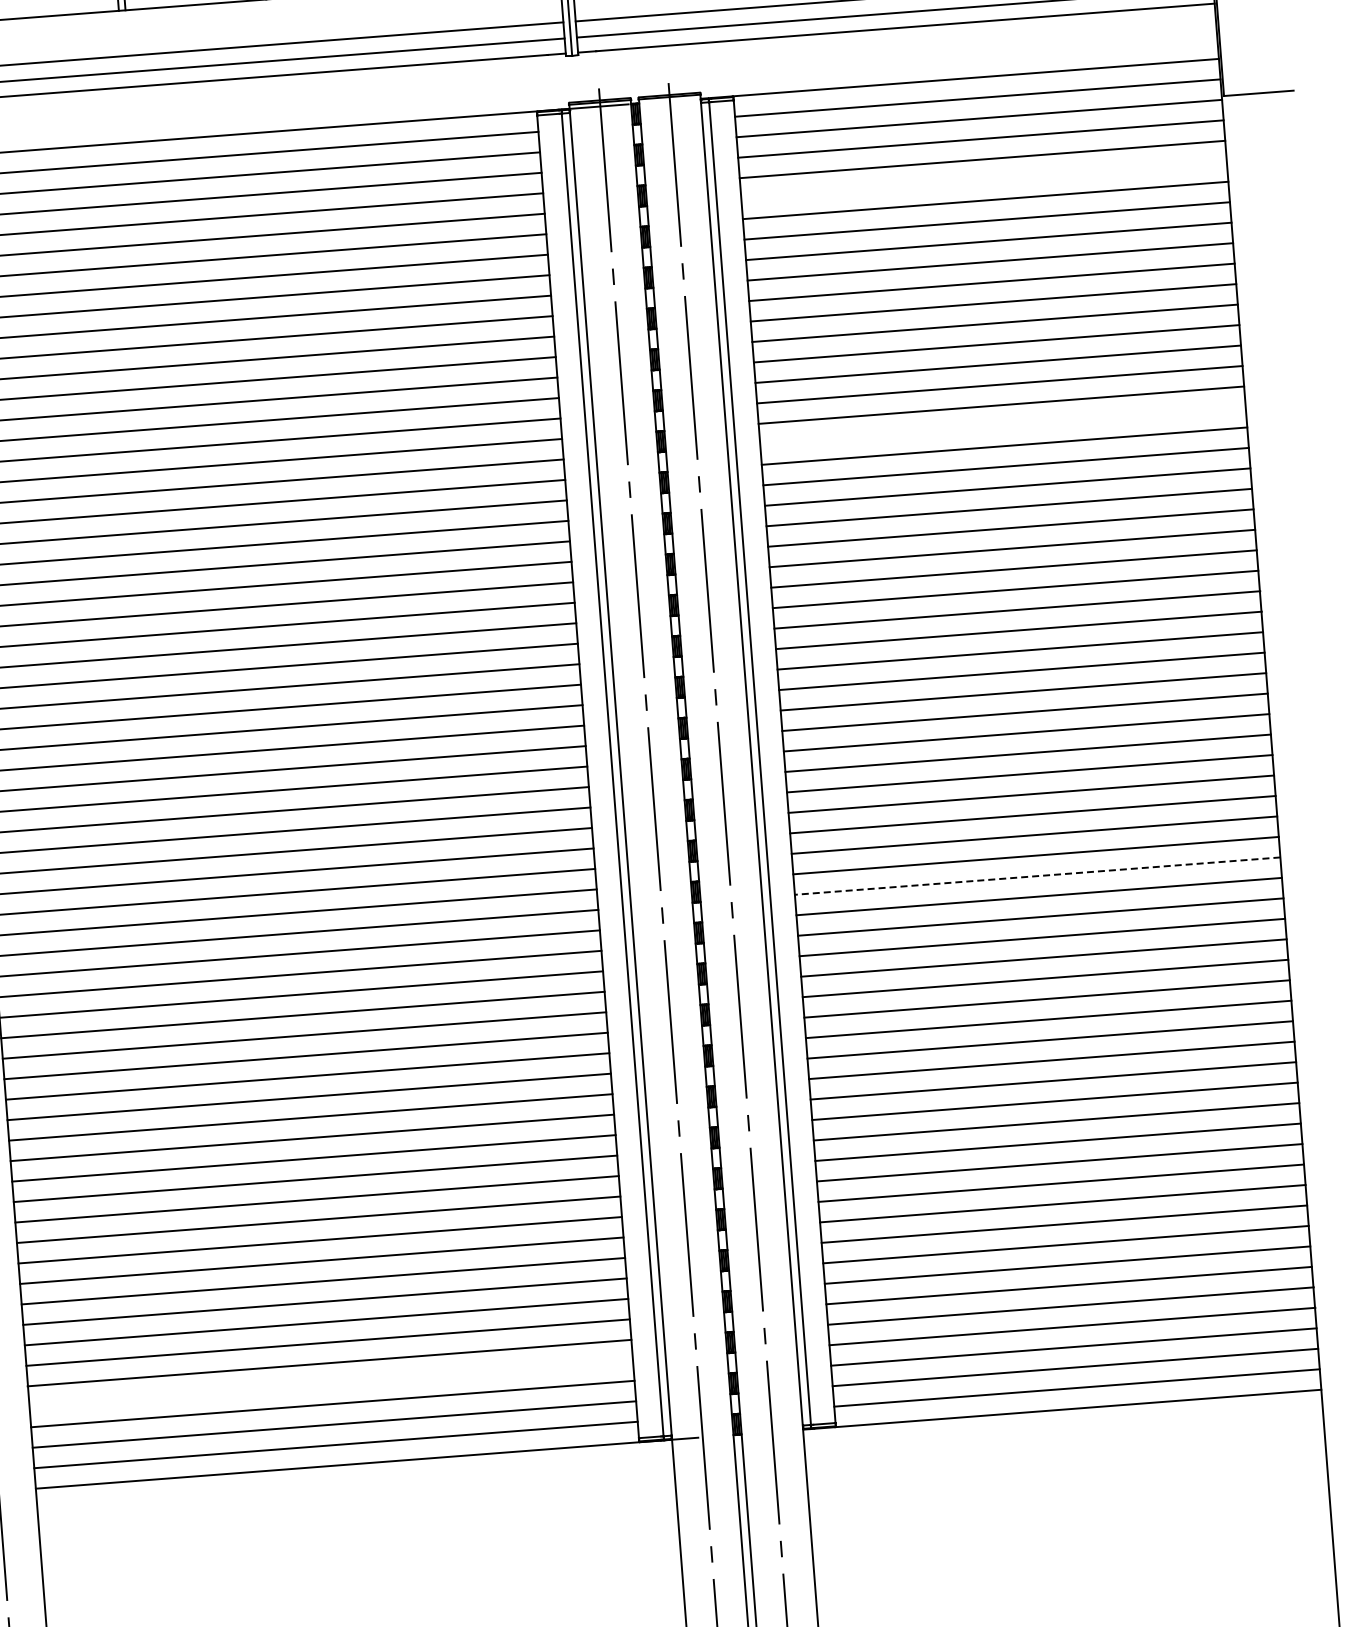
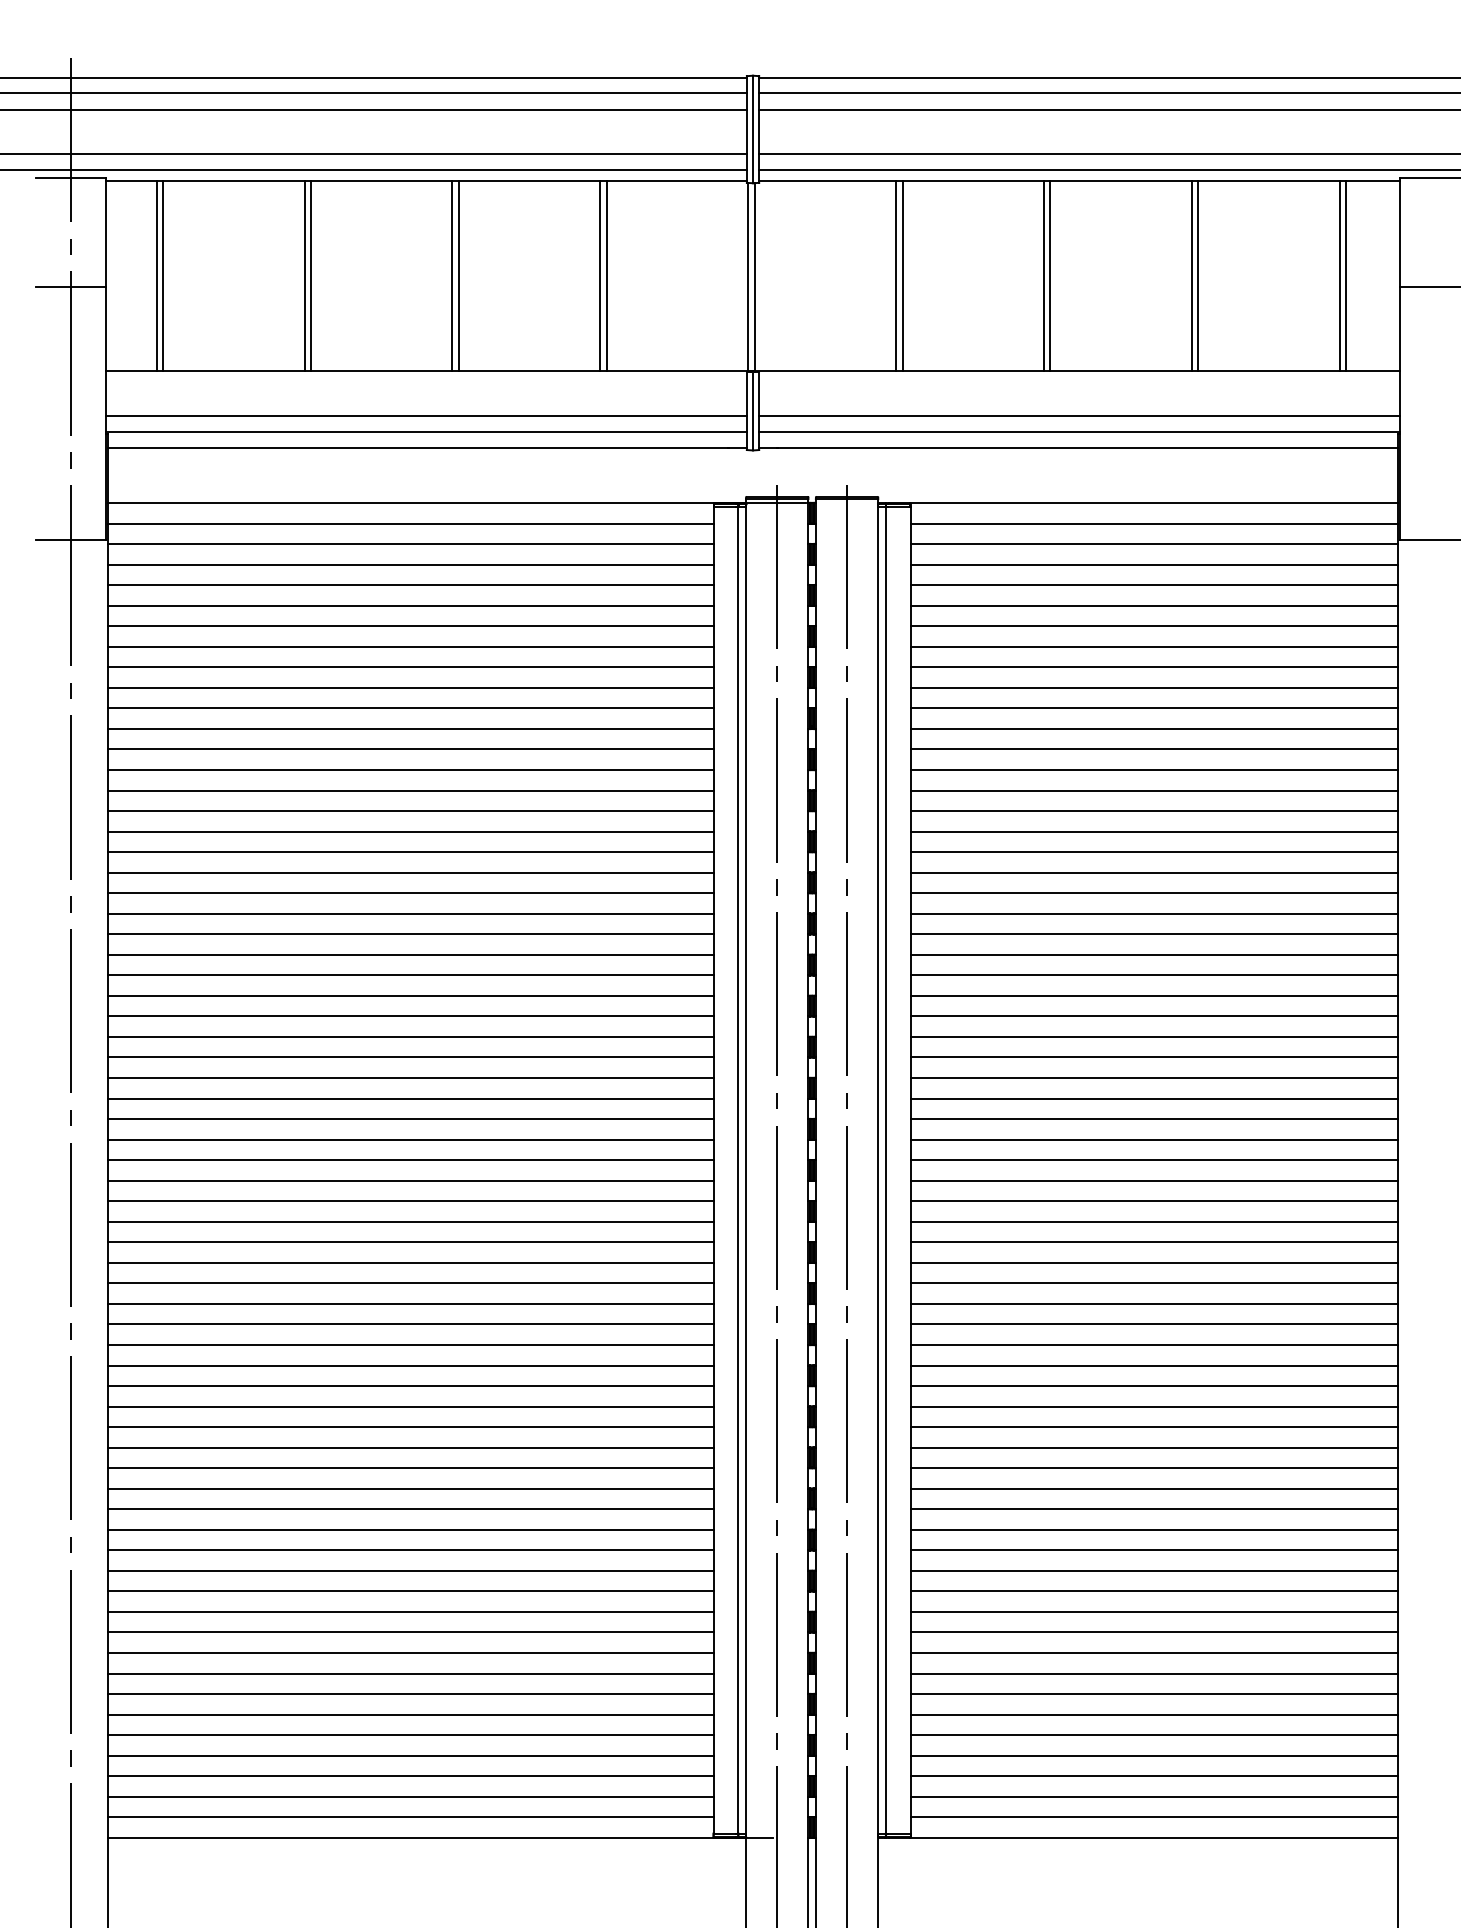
line: (983, 179) -> (1153, 605), added
line: (1002, 426) -> (1153, 852), added
line: (1036, 875) -> (1153, 1303), dashed -> solid
line: (330, 1383) -> (410, 1755), added

